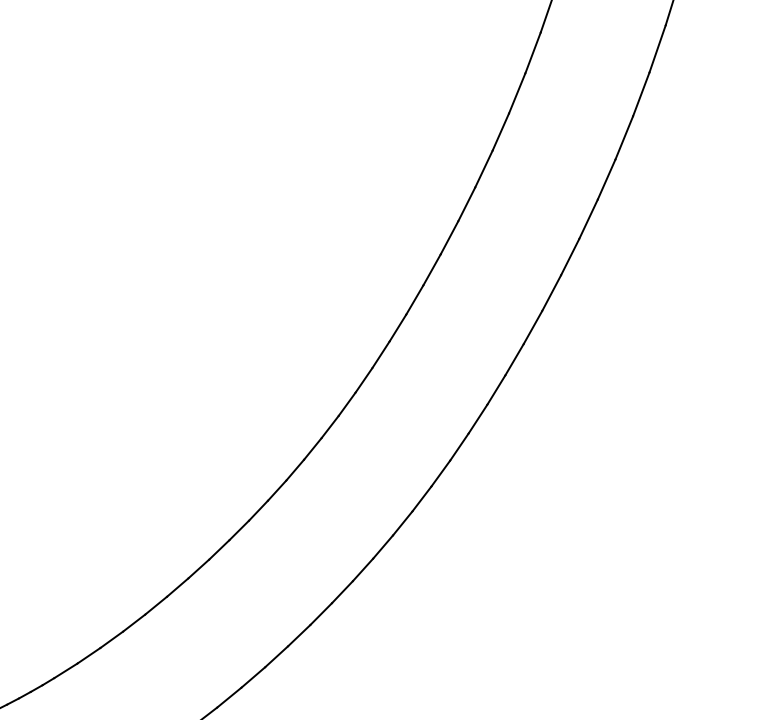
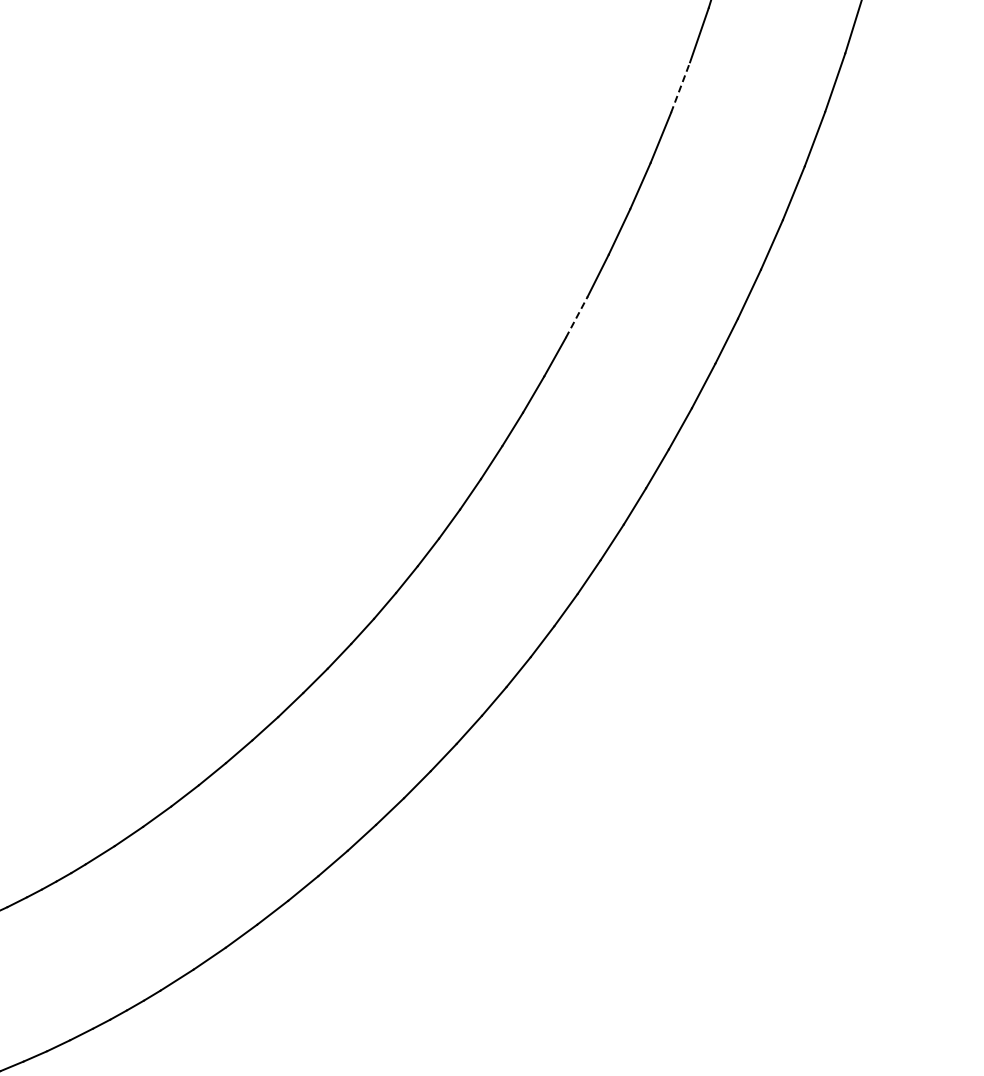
line: (533, 52) -> (680, 87), solid -> dashed
line: (450, 237) -> (577, 316), solid -> dashed

